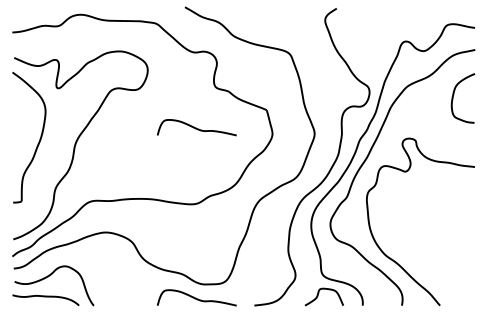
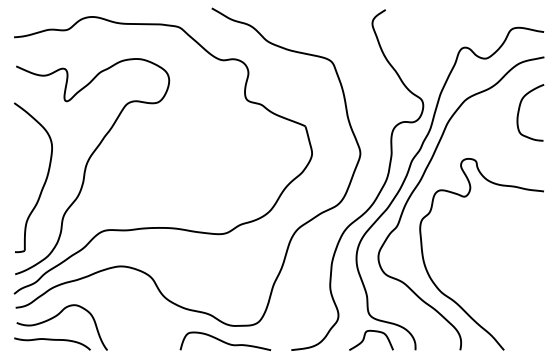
curve: (196, 127) -> (225, 146), removed
part: (38, 142) -> (43, 183), moved

